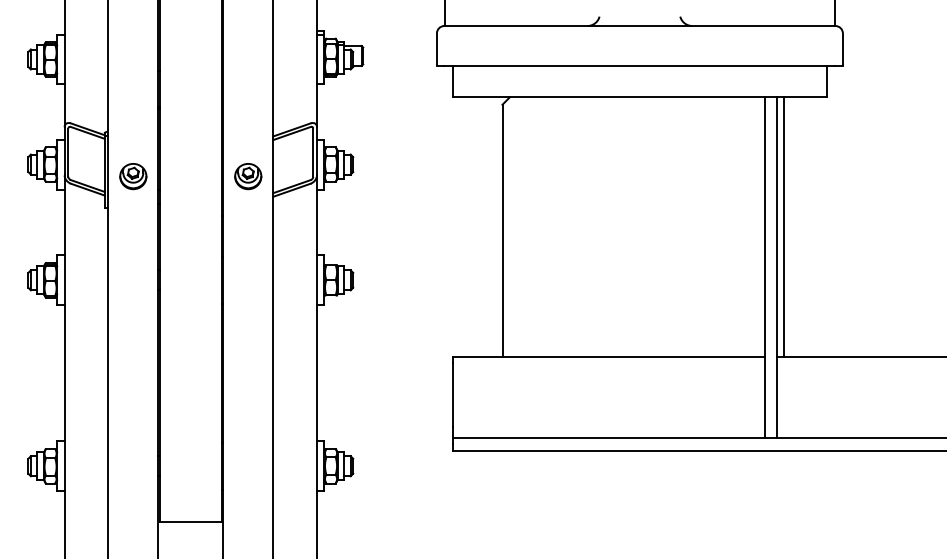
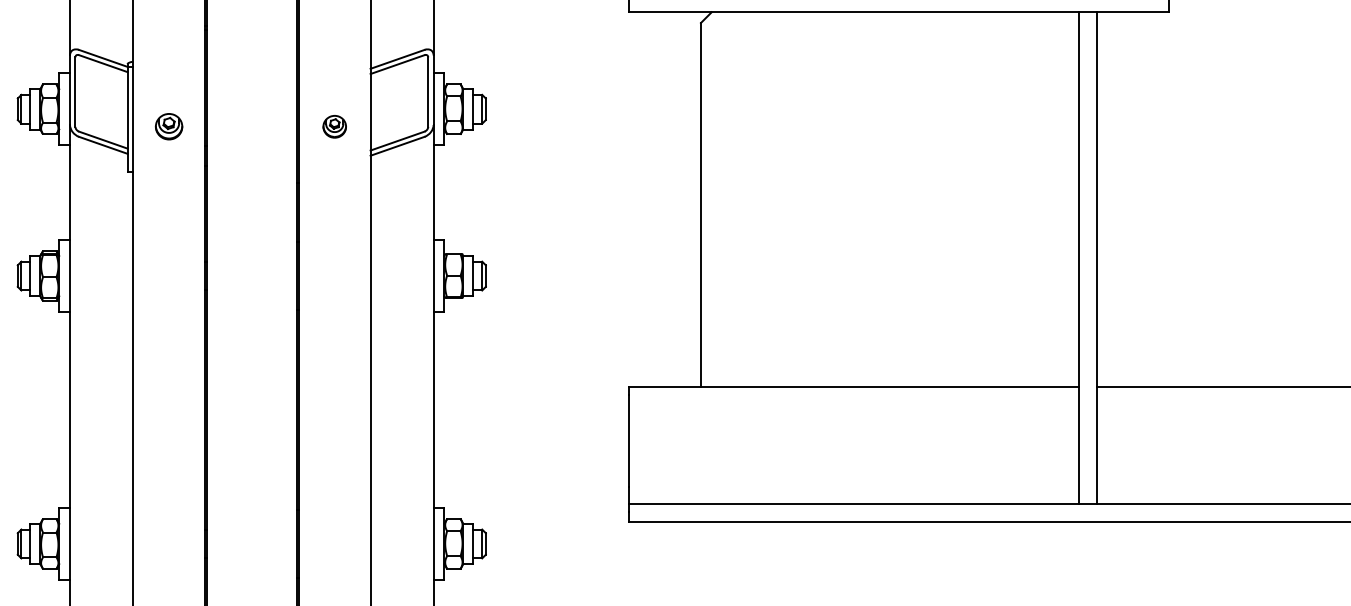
part: (133, 176) -> (169, 126), size x0.7
part: (248, 176) -> (334, 126), size x0.6
line: (783, 227) -> (1105, 199), removed

